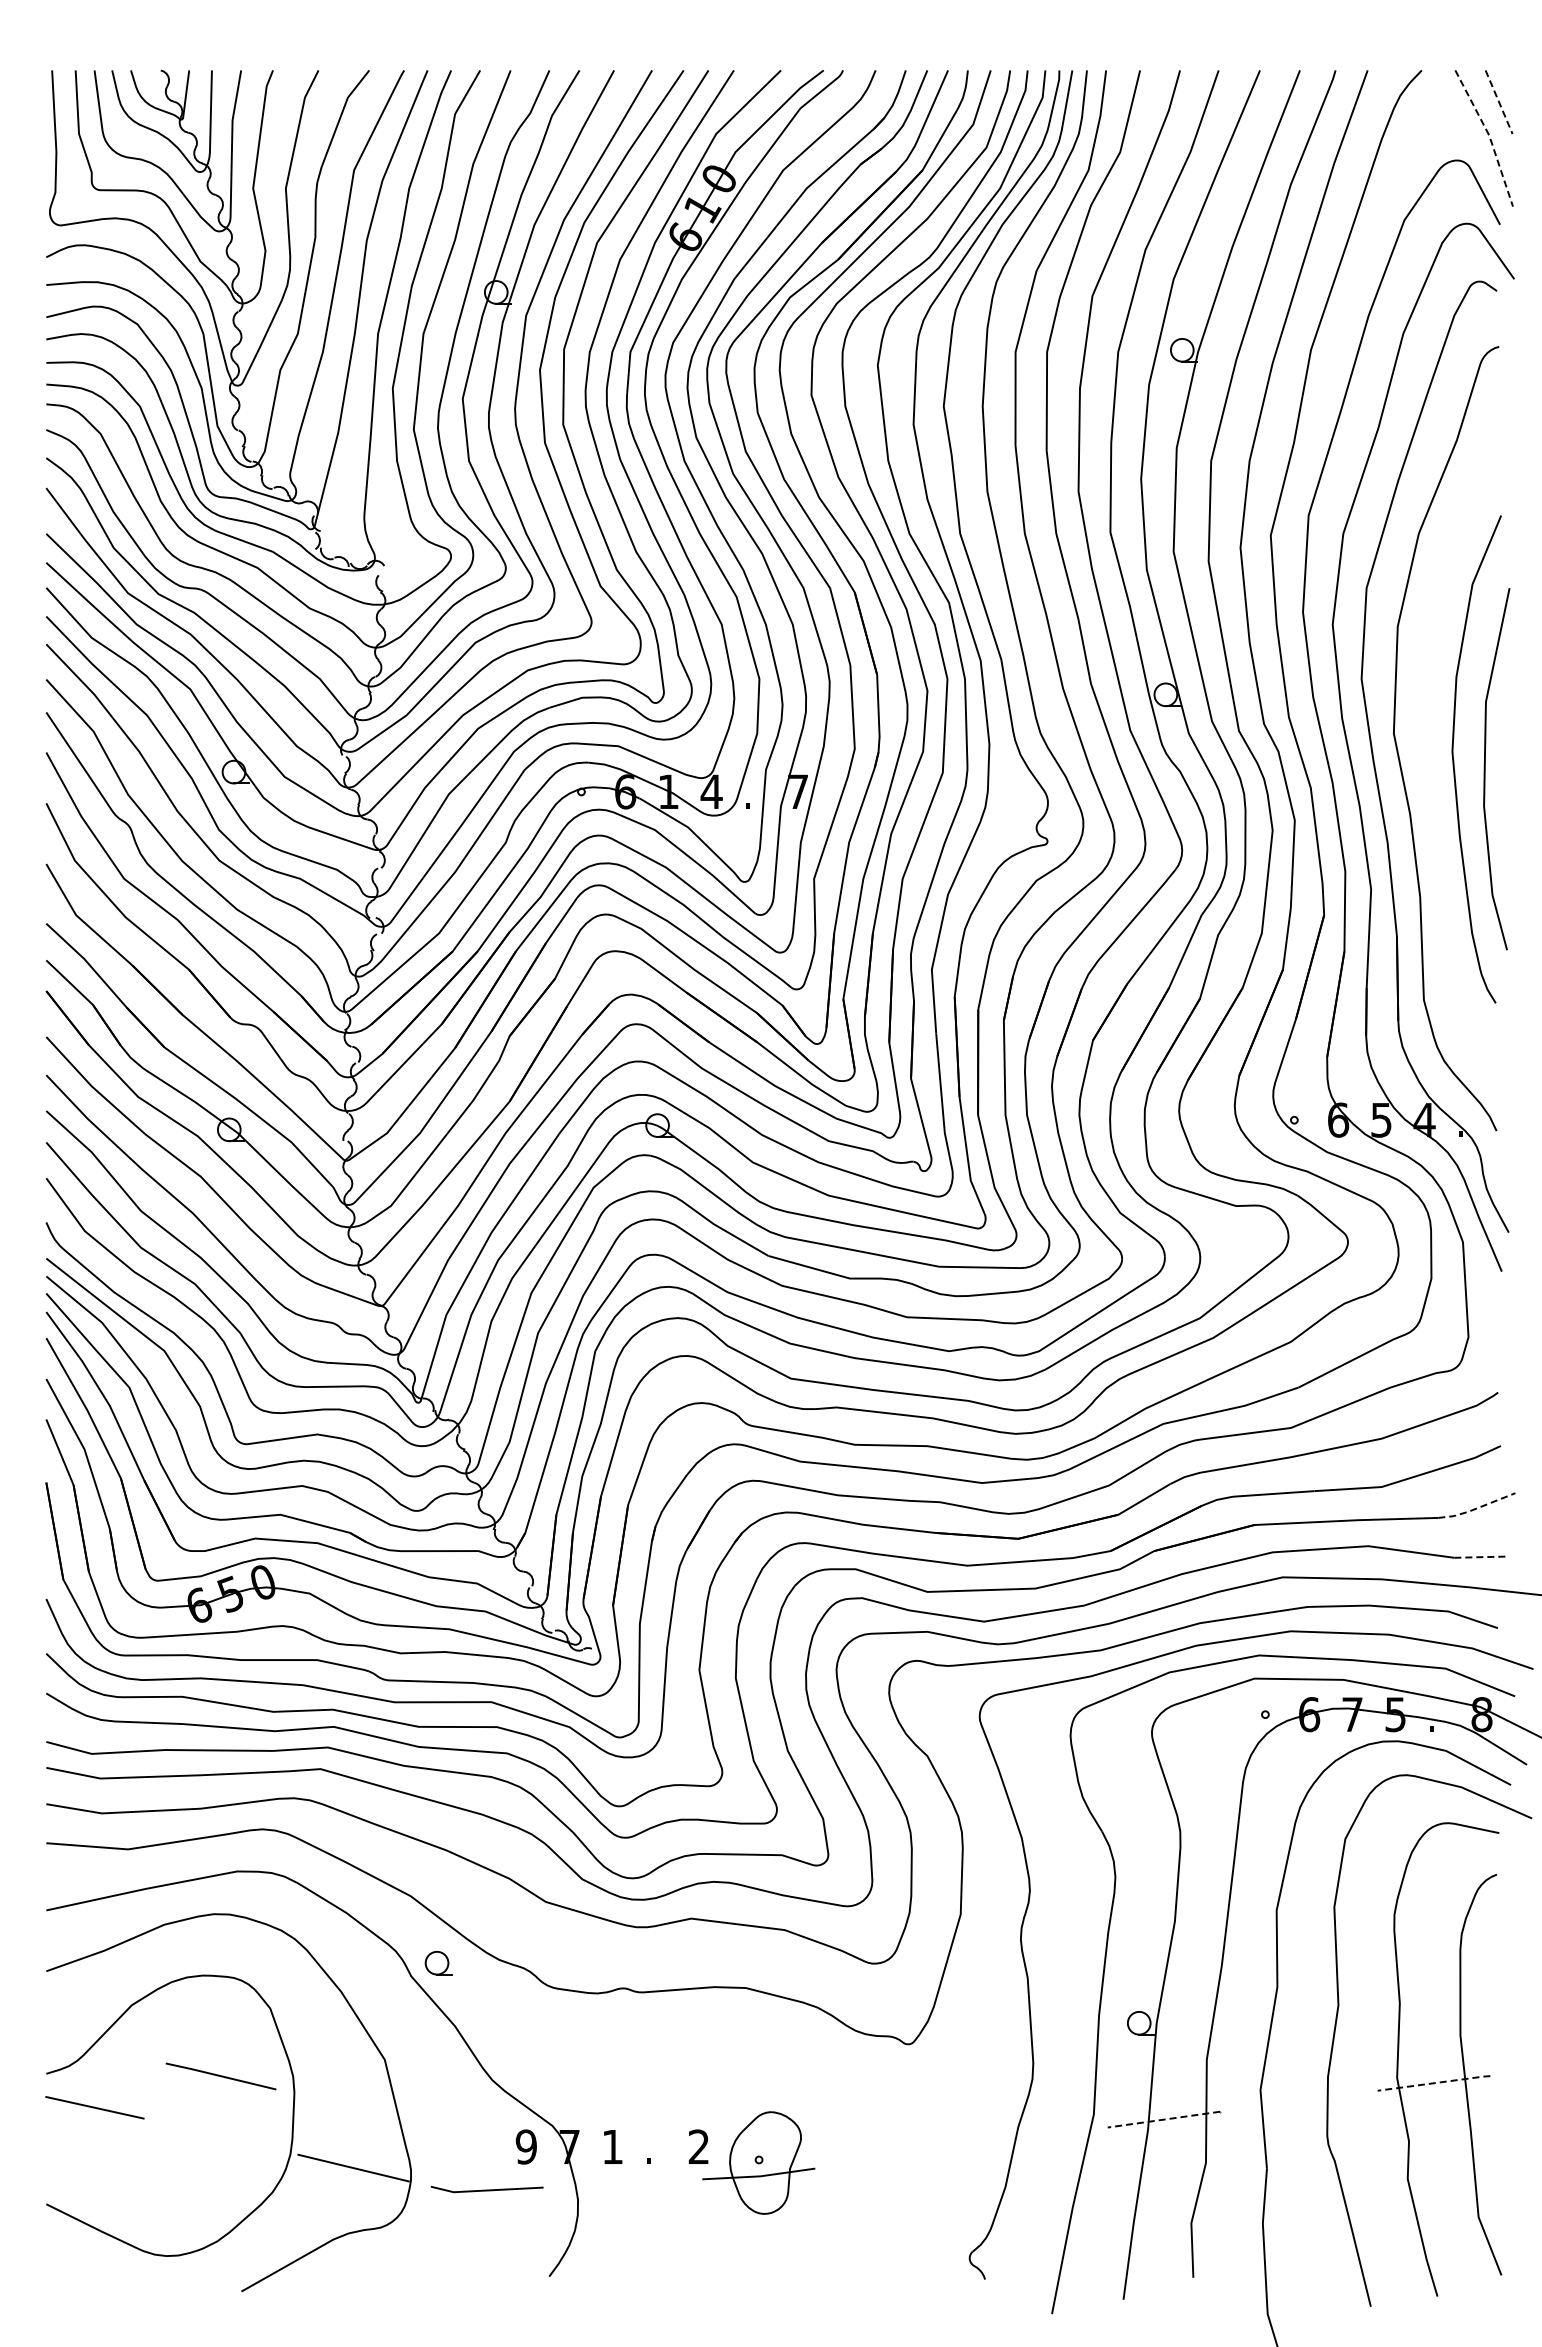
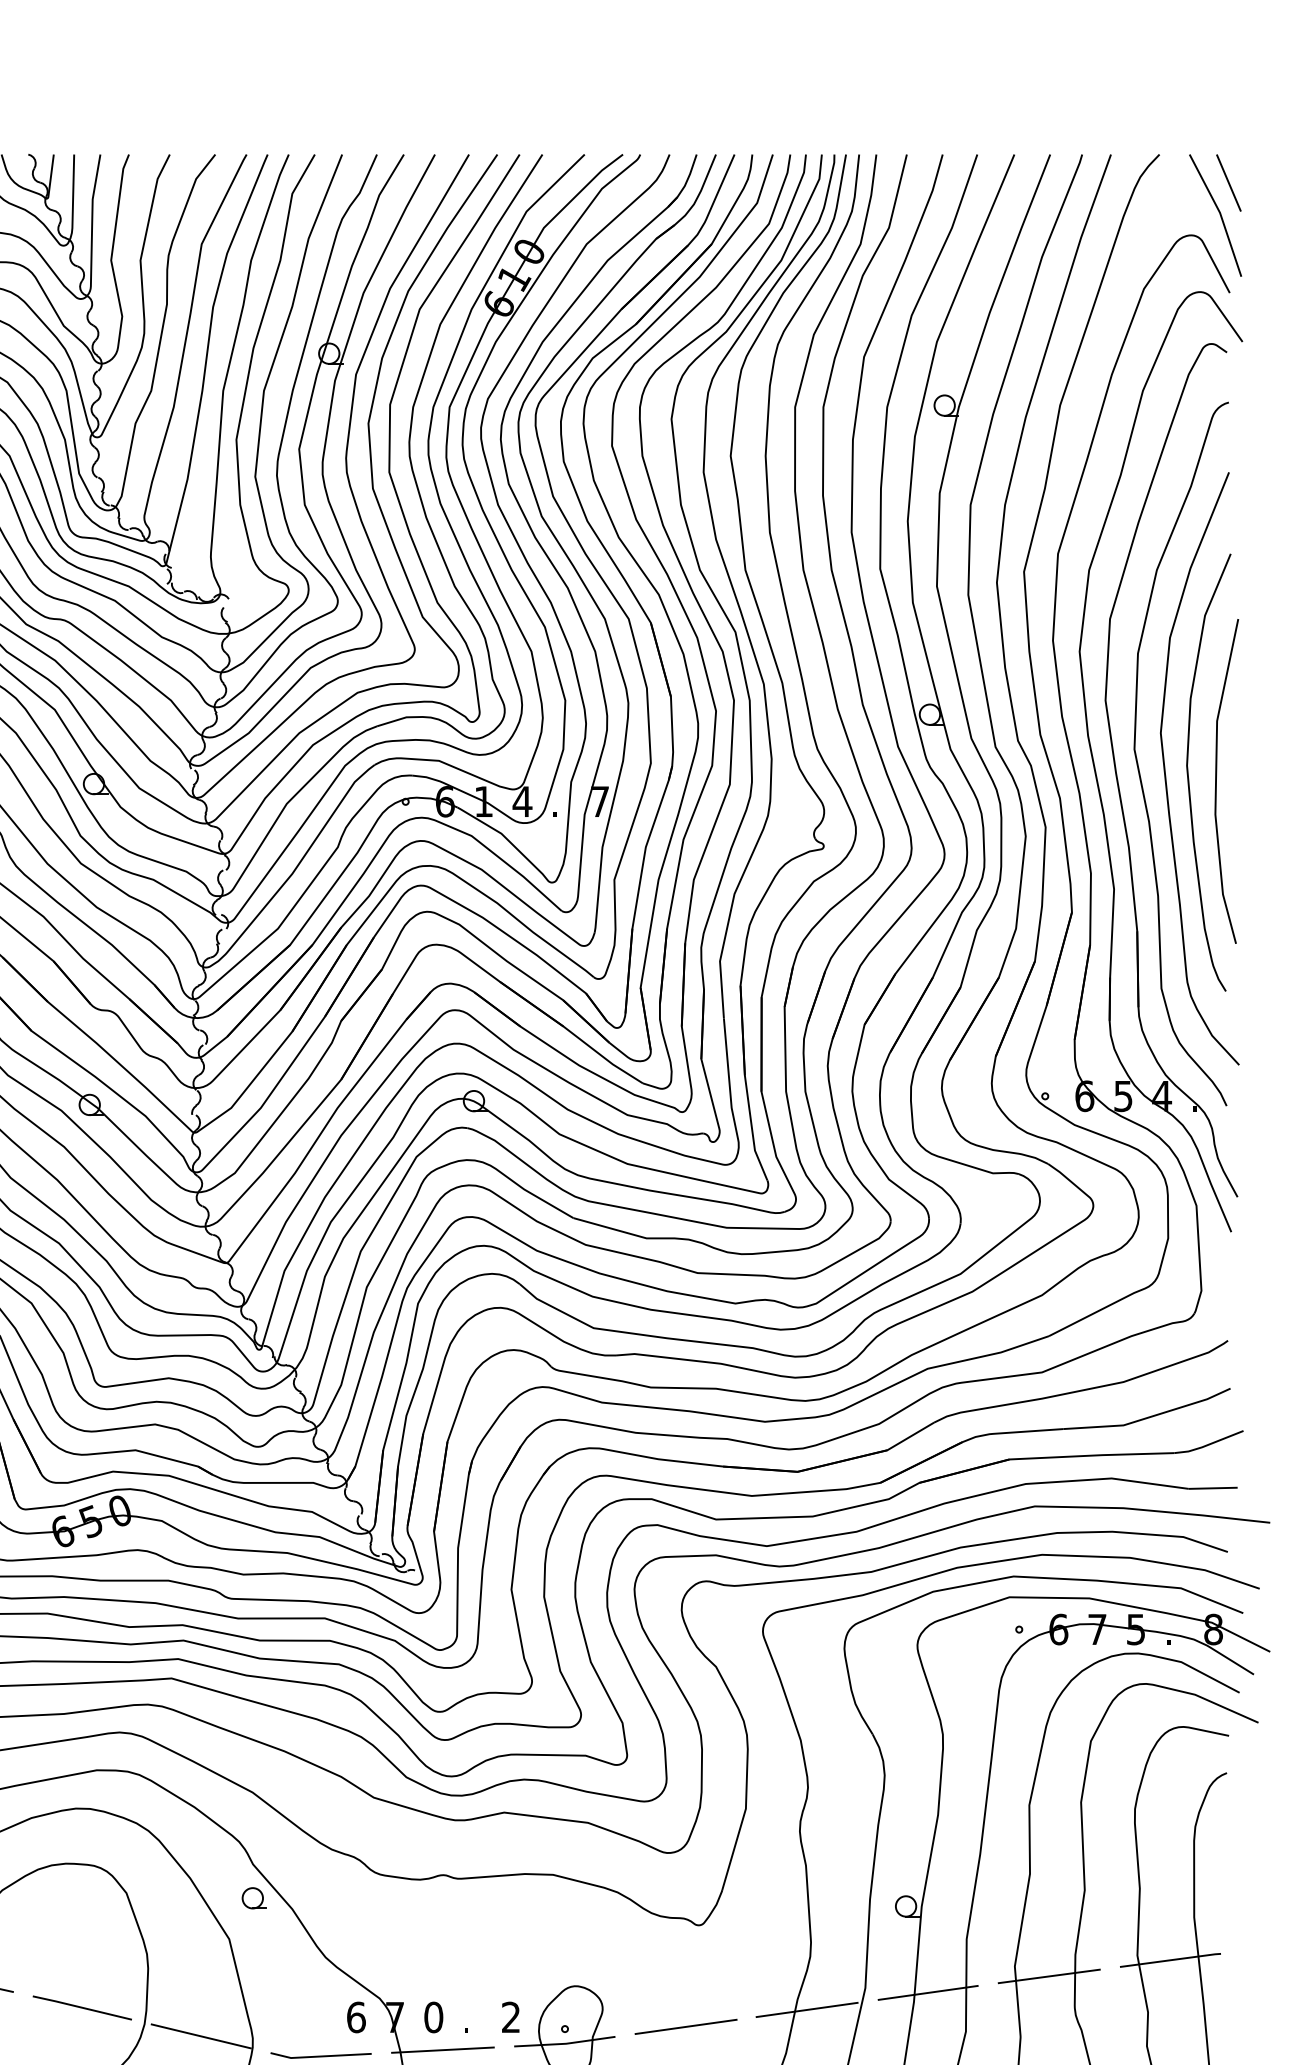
line: (1499, 102) -> (1229, 183), dashed -> solid
line: (1489, 136) -> (1220, 213), dashed -> solid
curve: (1428, 754) -> (1165, 768), added
line: (1476, 1508) -> (1208, 1444), dashed -> solid
line: (1482, 1557) -> (1214, 1488), dashed -> solid
part: (438, 1963) -> (254, 1898), moved
line: (220, 2076) -> (81, 2008), moved
line: (1434, 2083) -> (1170, 1960), dashed -> solid
line: (1298, 2100) -> (1048, 1975), added
line: (1163, 2119) -> (927, 1992), dashed -> solid
line: (1028, 2138) -> (806, 2009), added
text: (526, 2146) -> (356, 2017), 9 -> 6
text: (612, 2146) -> (433, 2017), 1 -> 0
line: (893, 2157) -> (685, 2026), added
line: (622, 2183) -> (442, 2050), added

